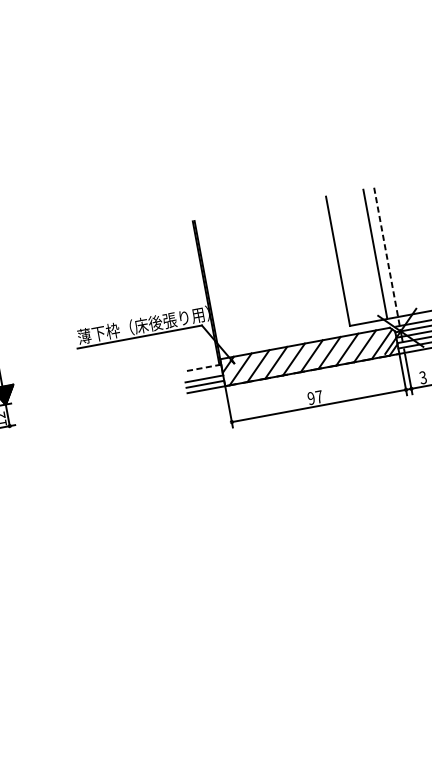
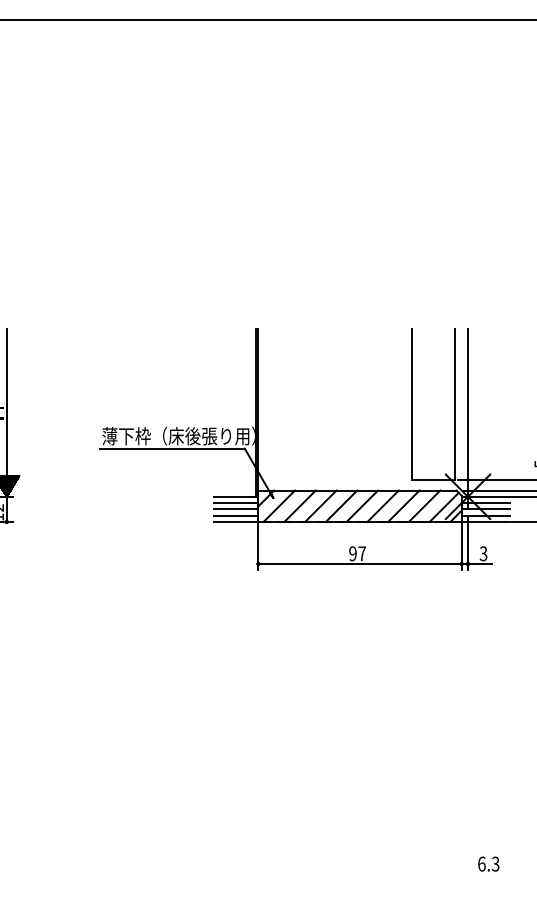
line: (387, 259) -> (468, 412), dashed -> solid
line: (201, 368) -> (235, 496), dashed -> solid
line: (203, 373) -> (236, 503), added

